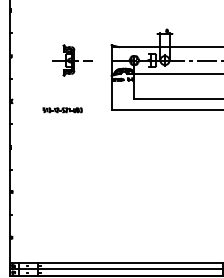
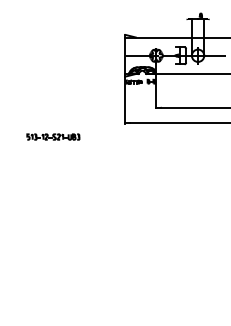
part: (72, 60) -> (72, 55), removed
part: (62, 110) -> (53, 137), moved

